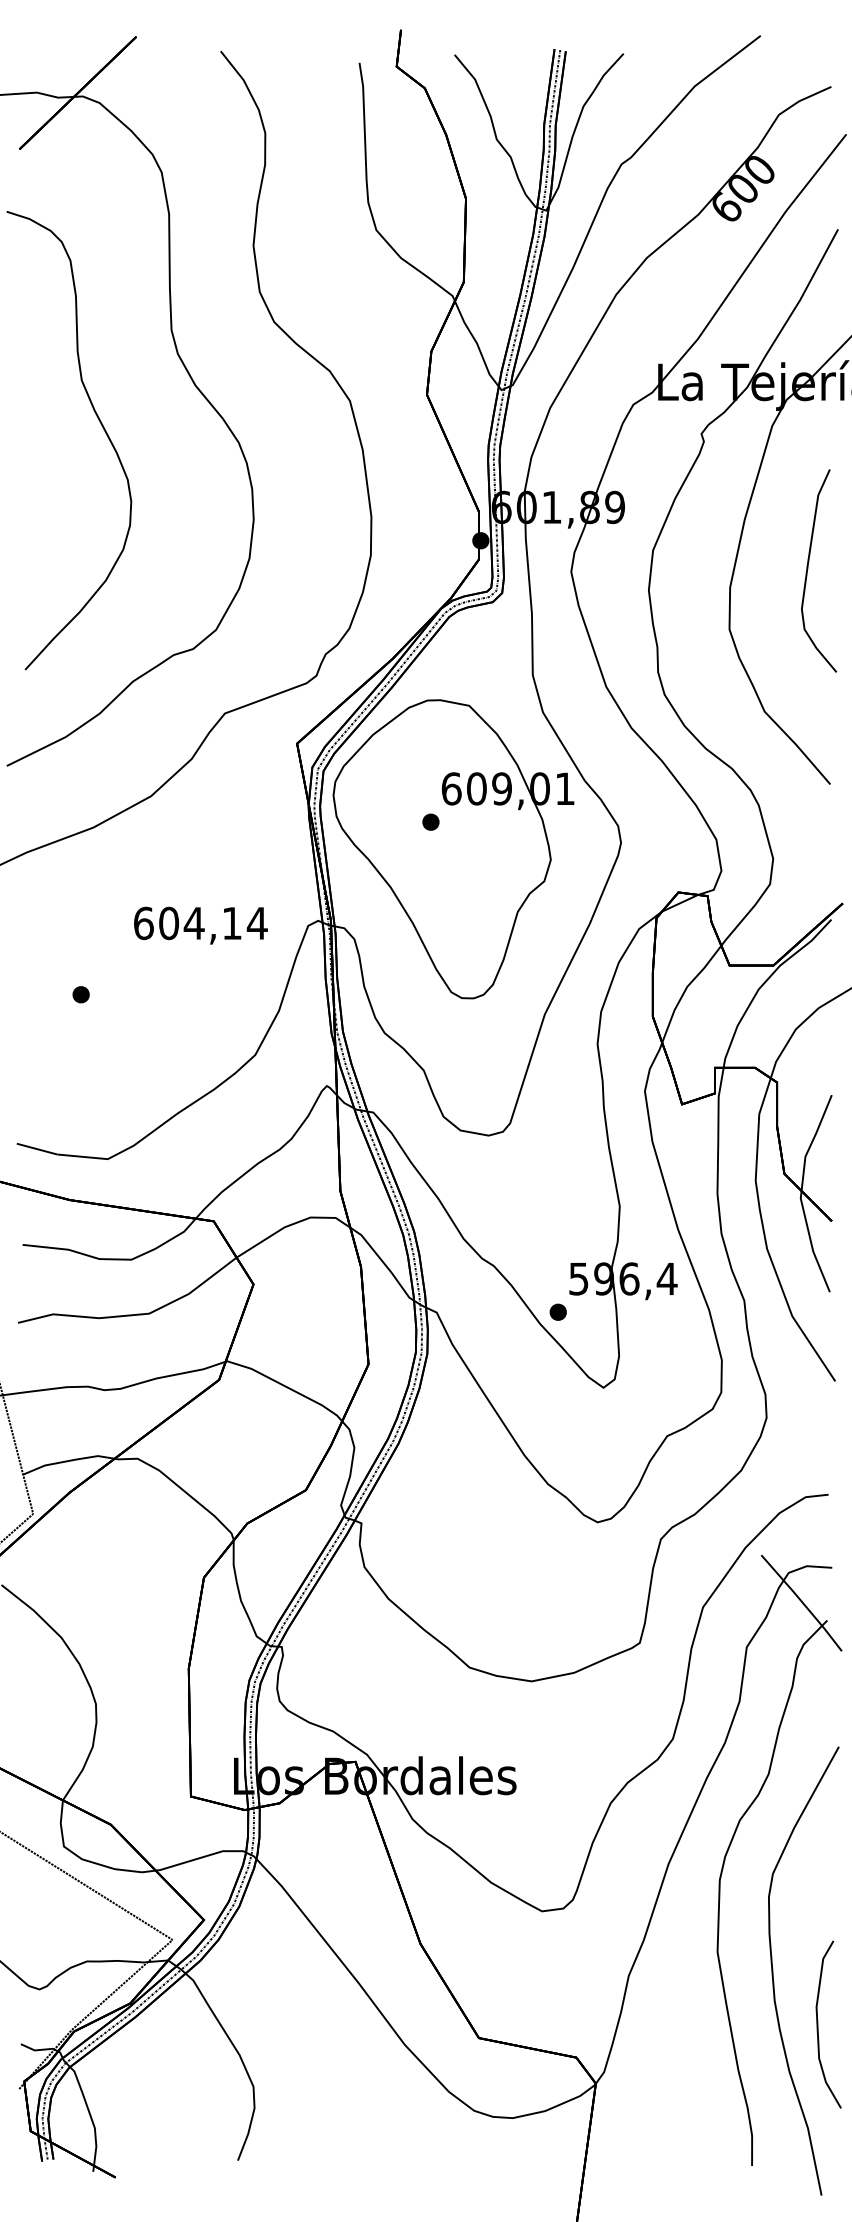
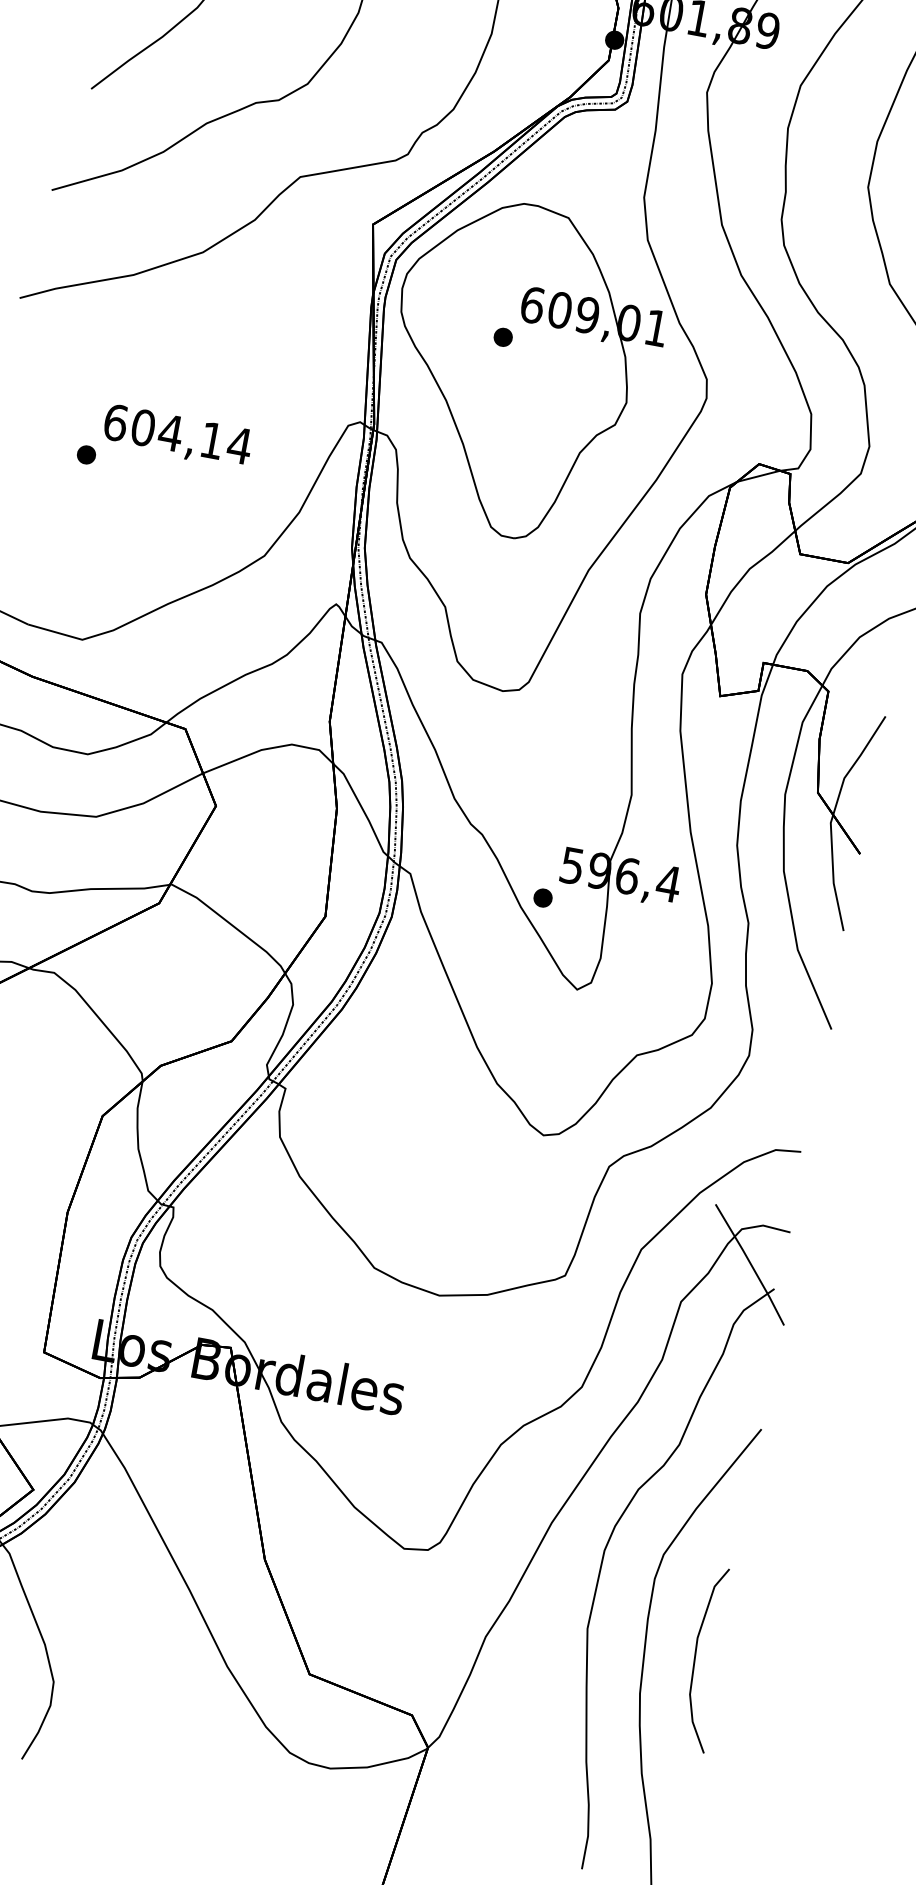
text: (200, 925) -> (177, 436), moved
part: (818, 2024) -> (696, 1657), moved

